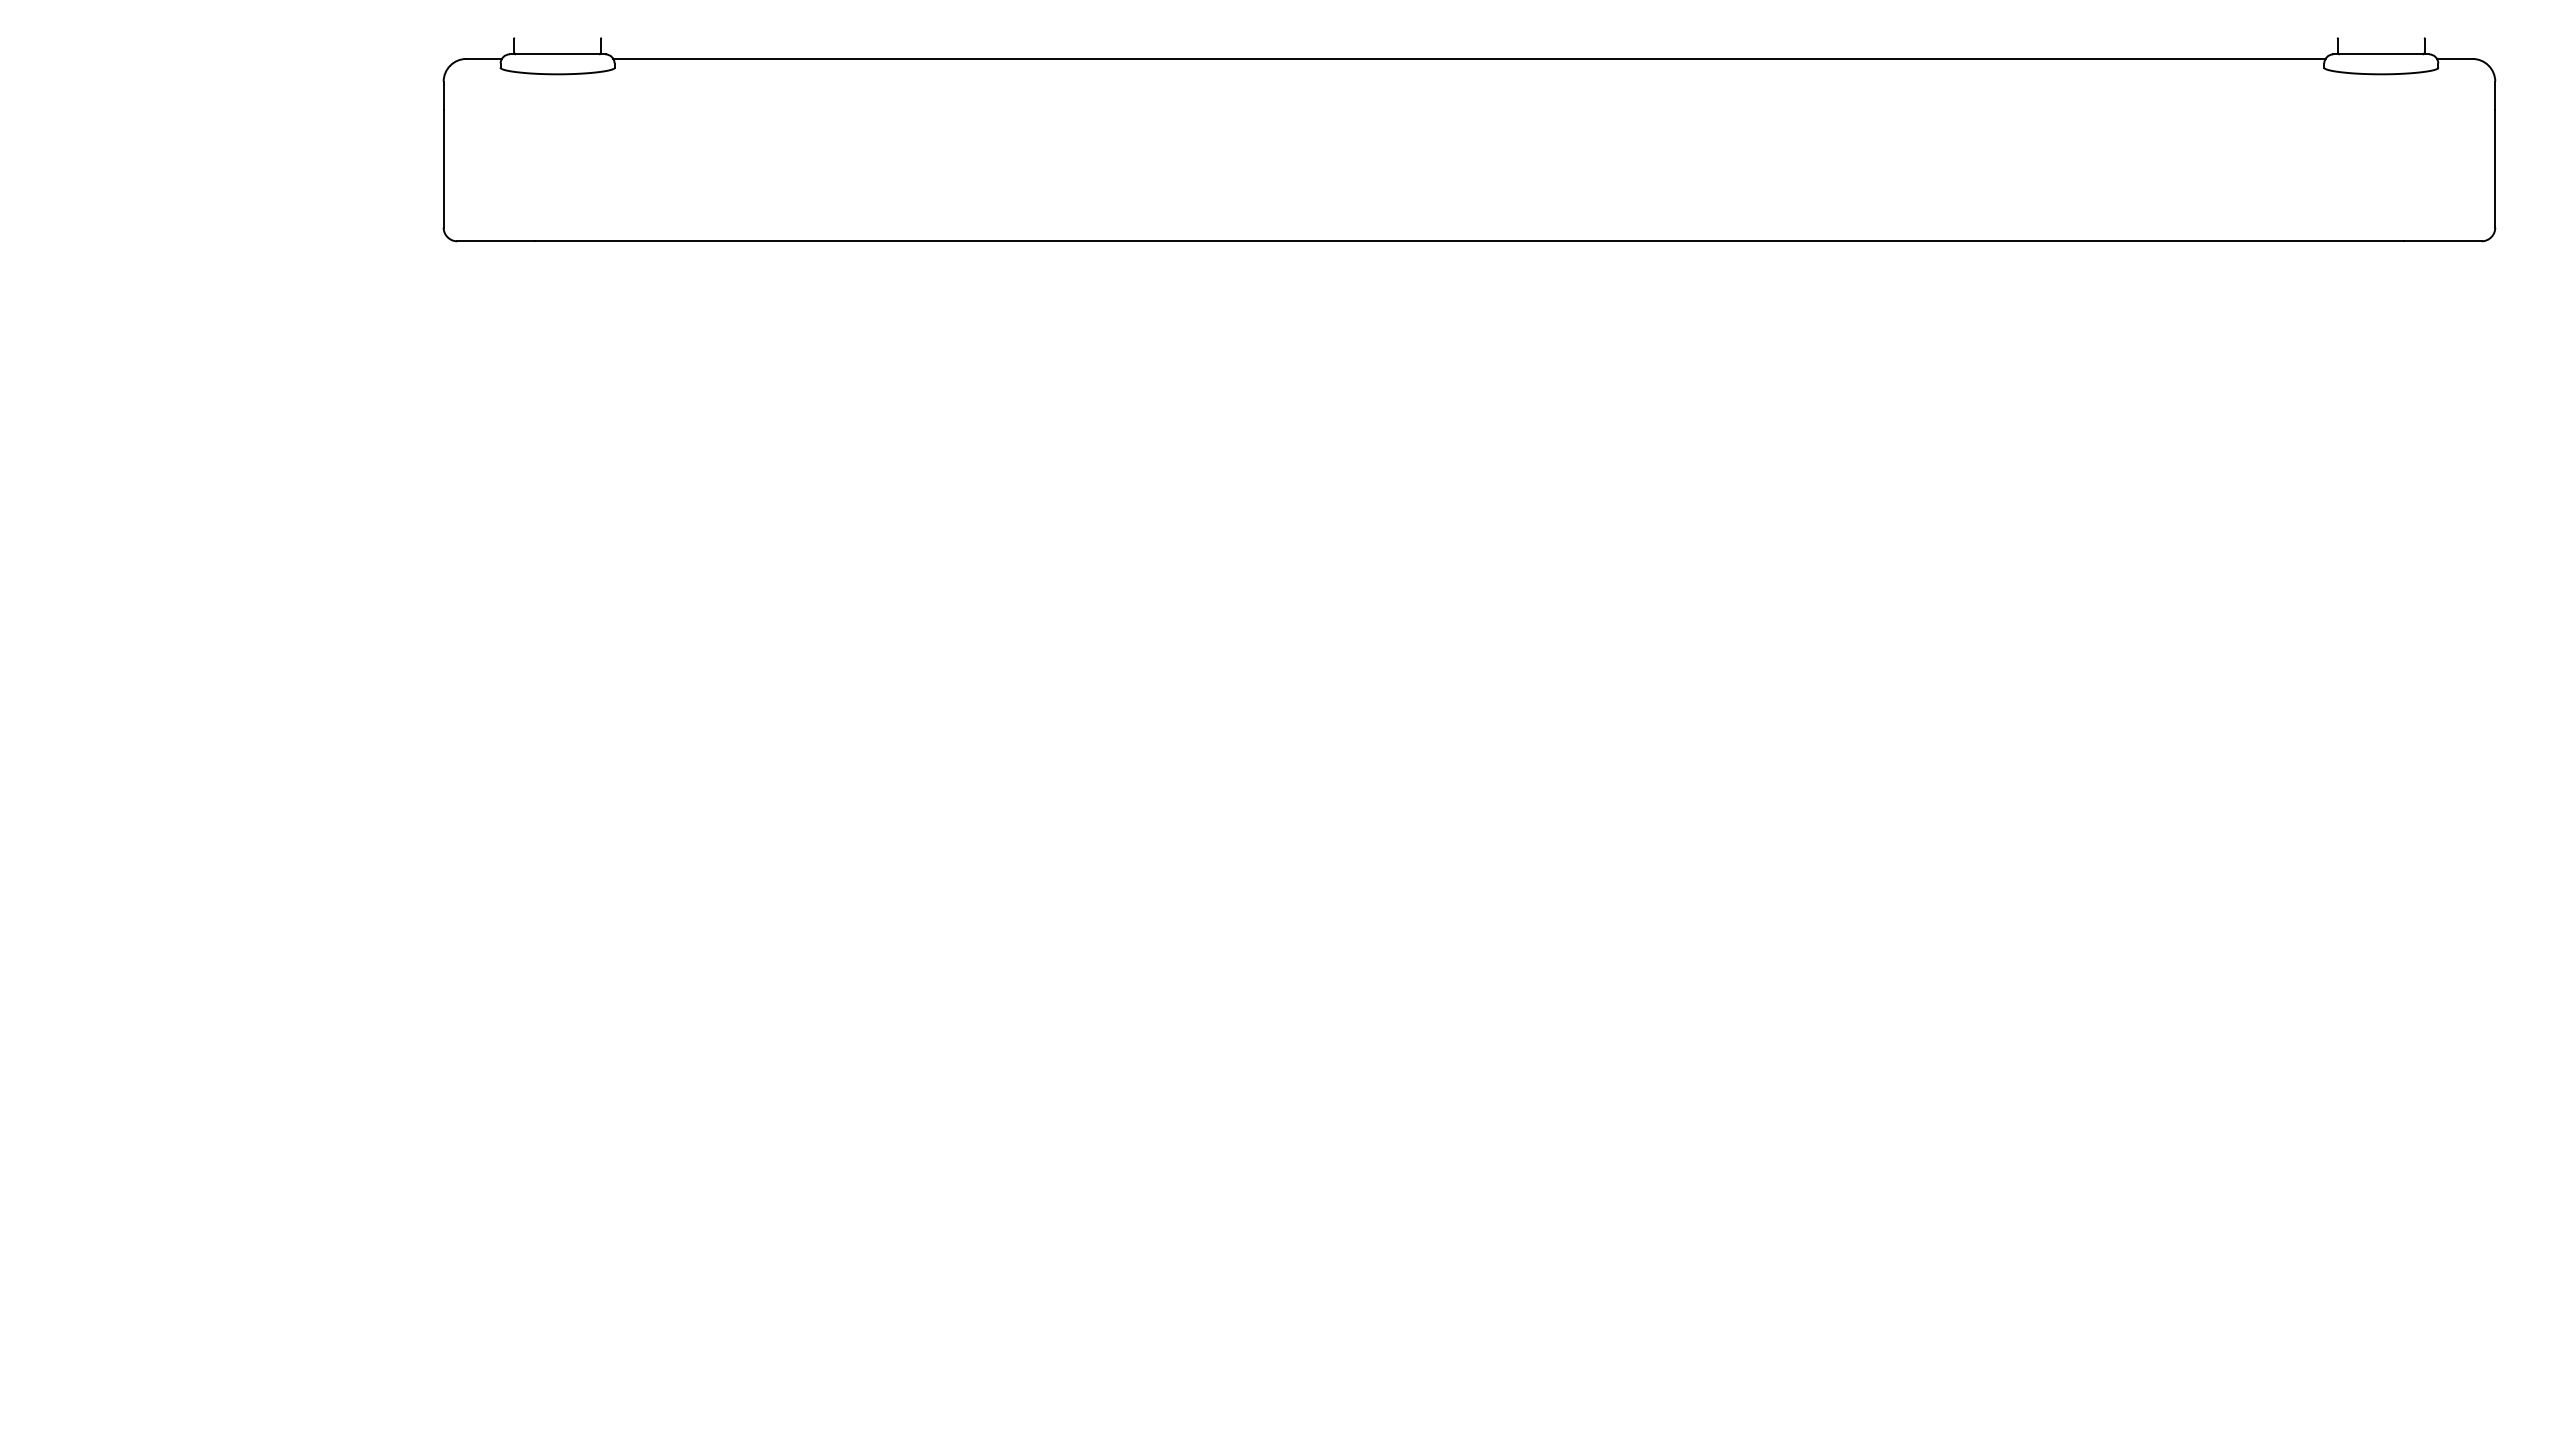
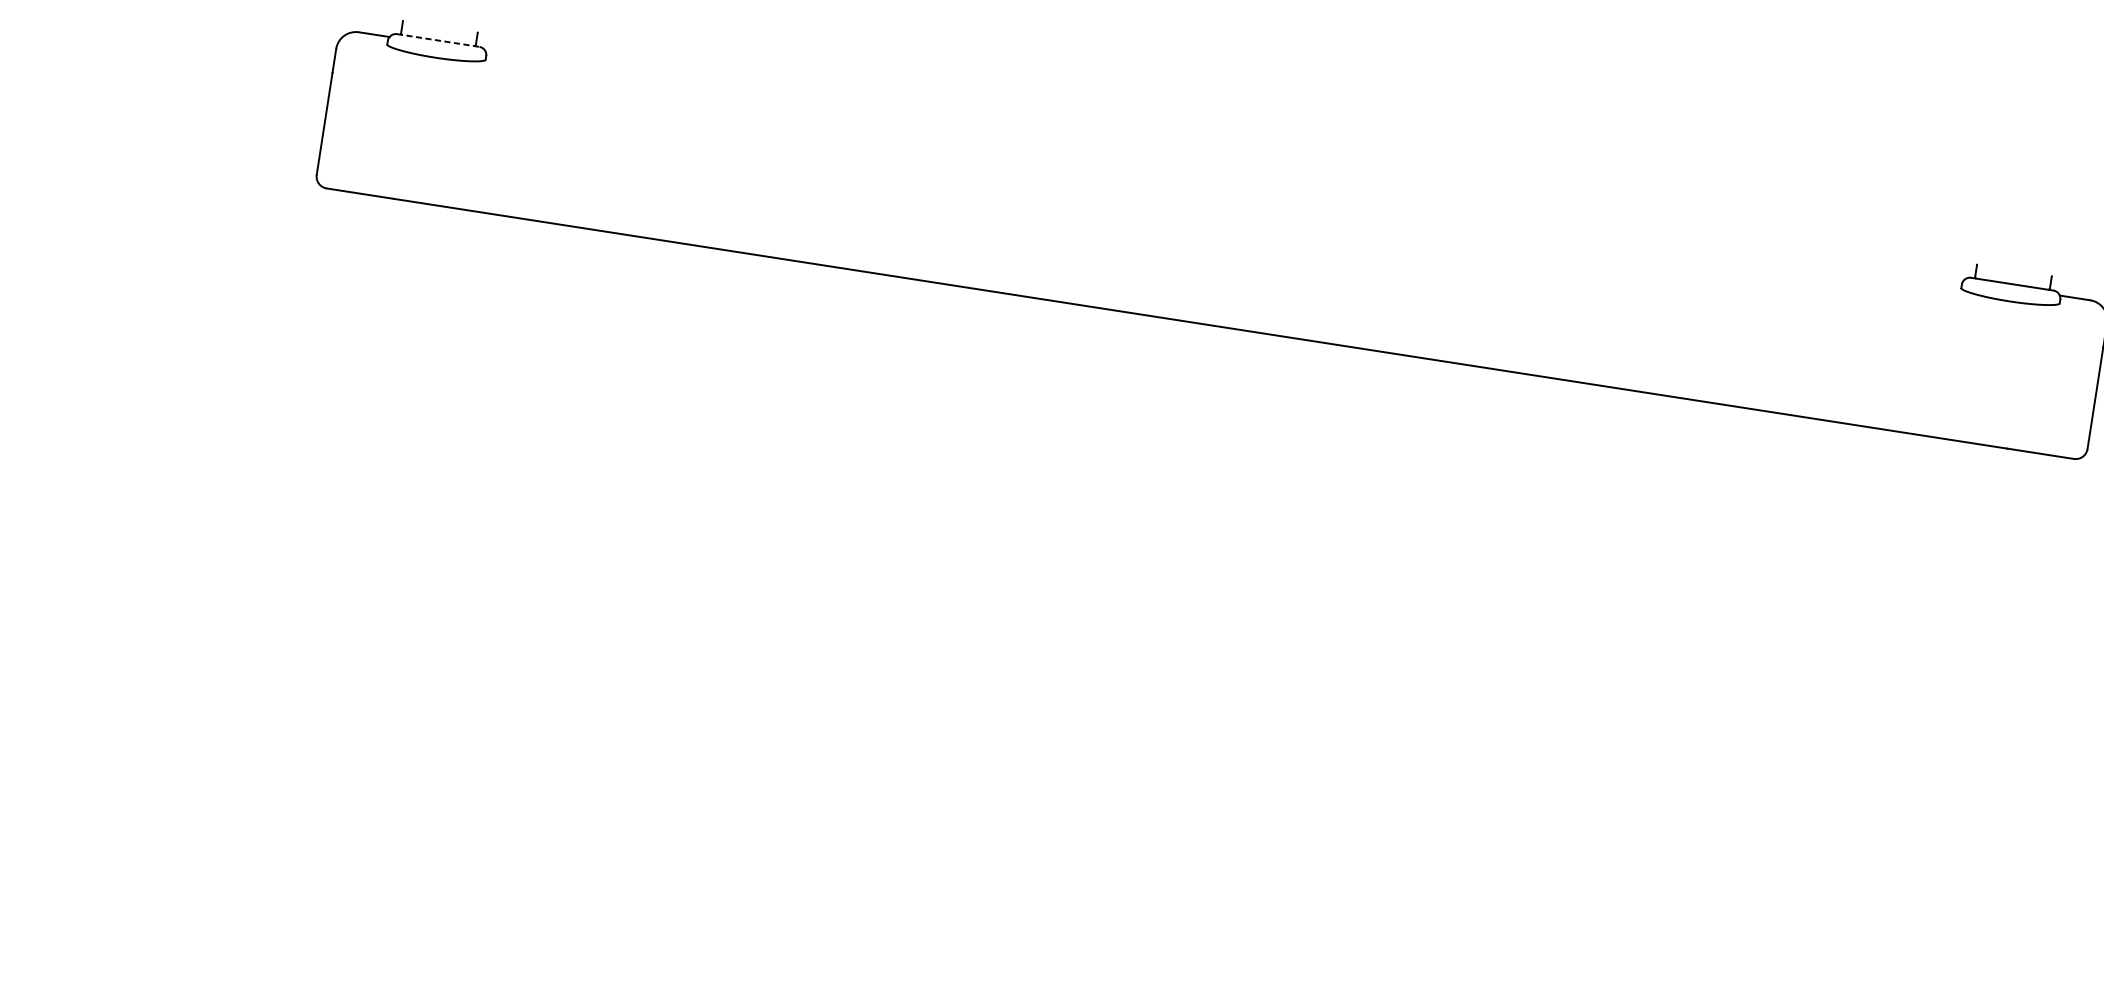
line: (557, 54) -> (438, 40), solid -> dashed
line: (1469, 58) -> (1224, 165), removed

